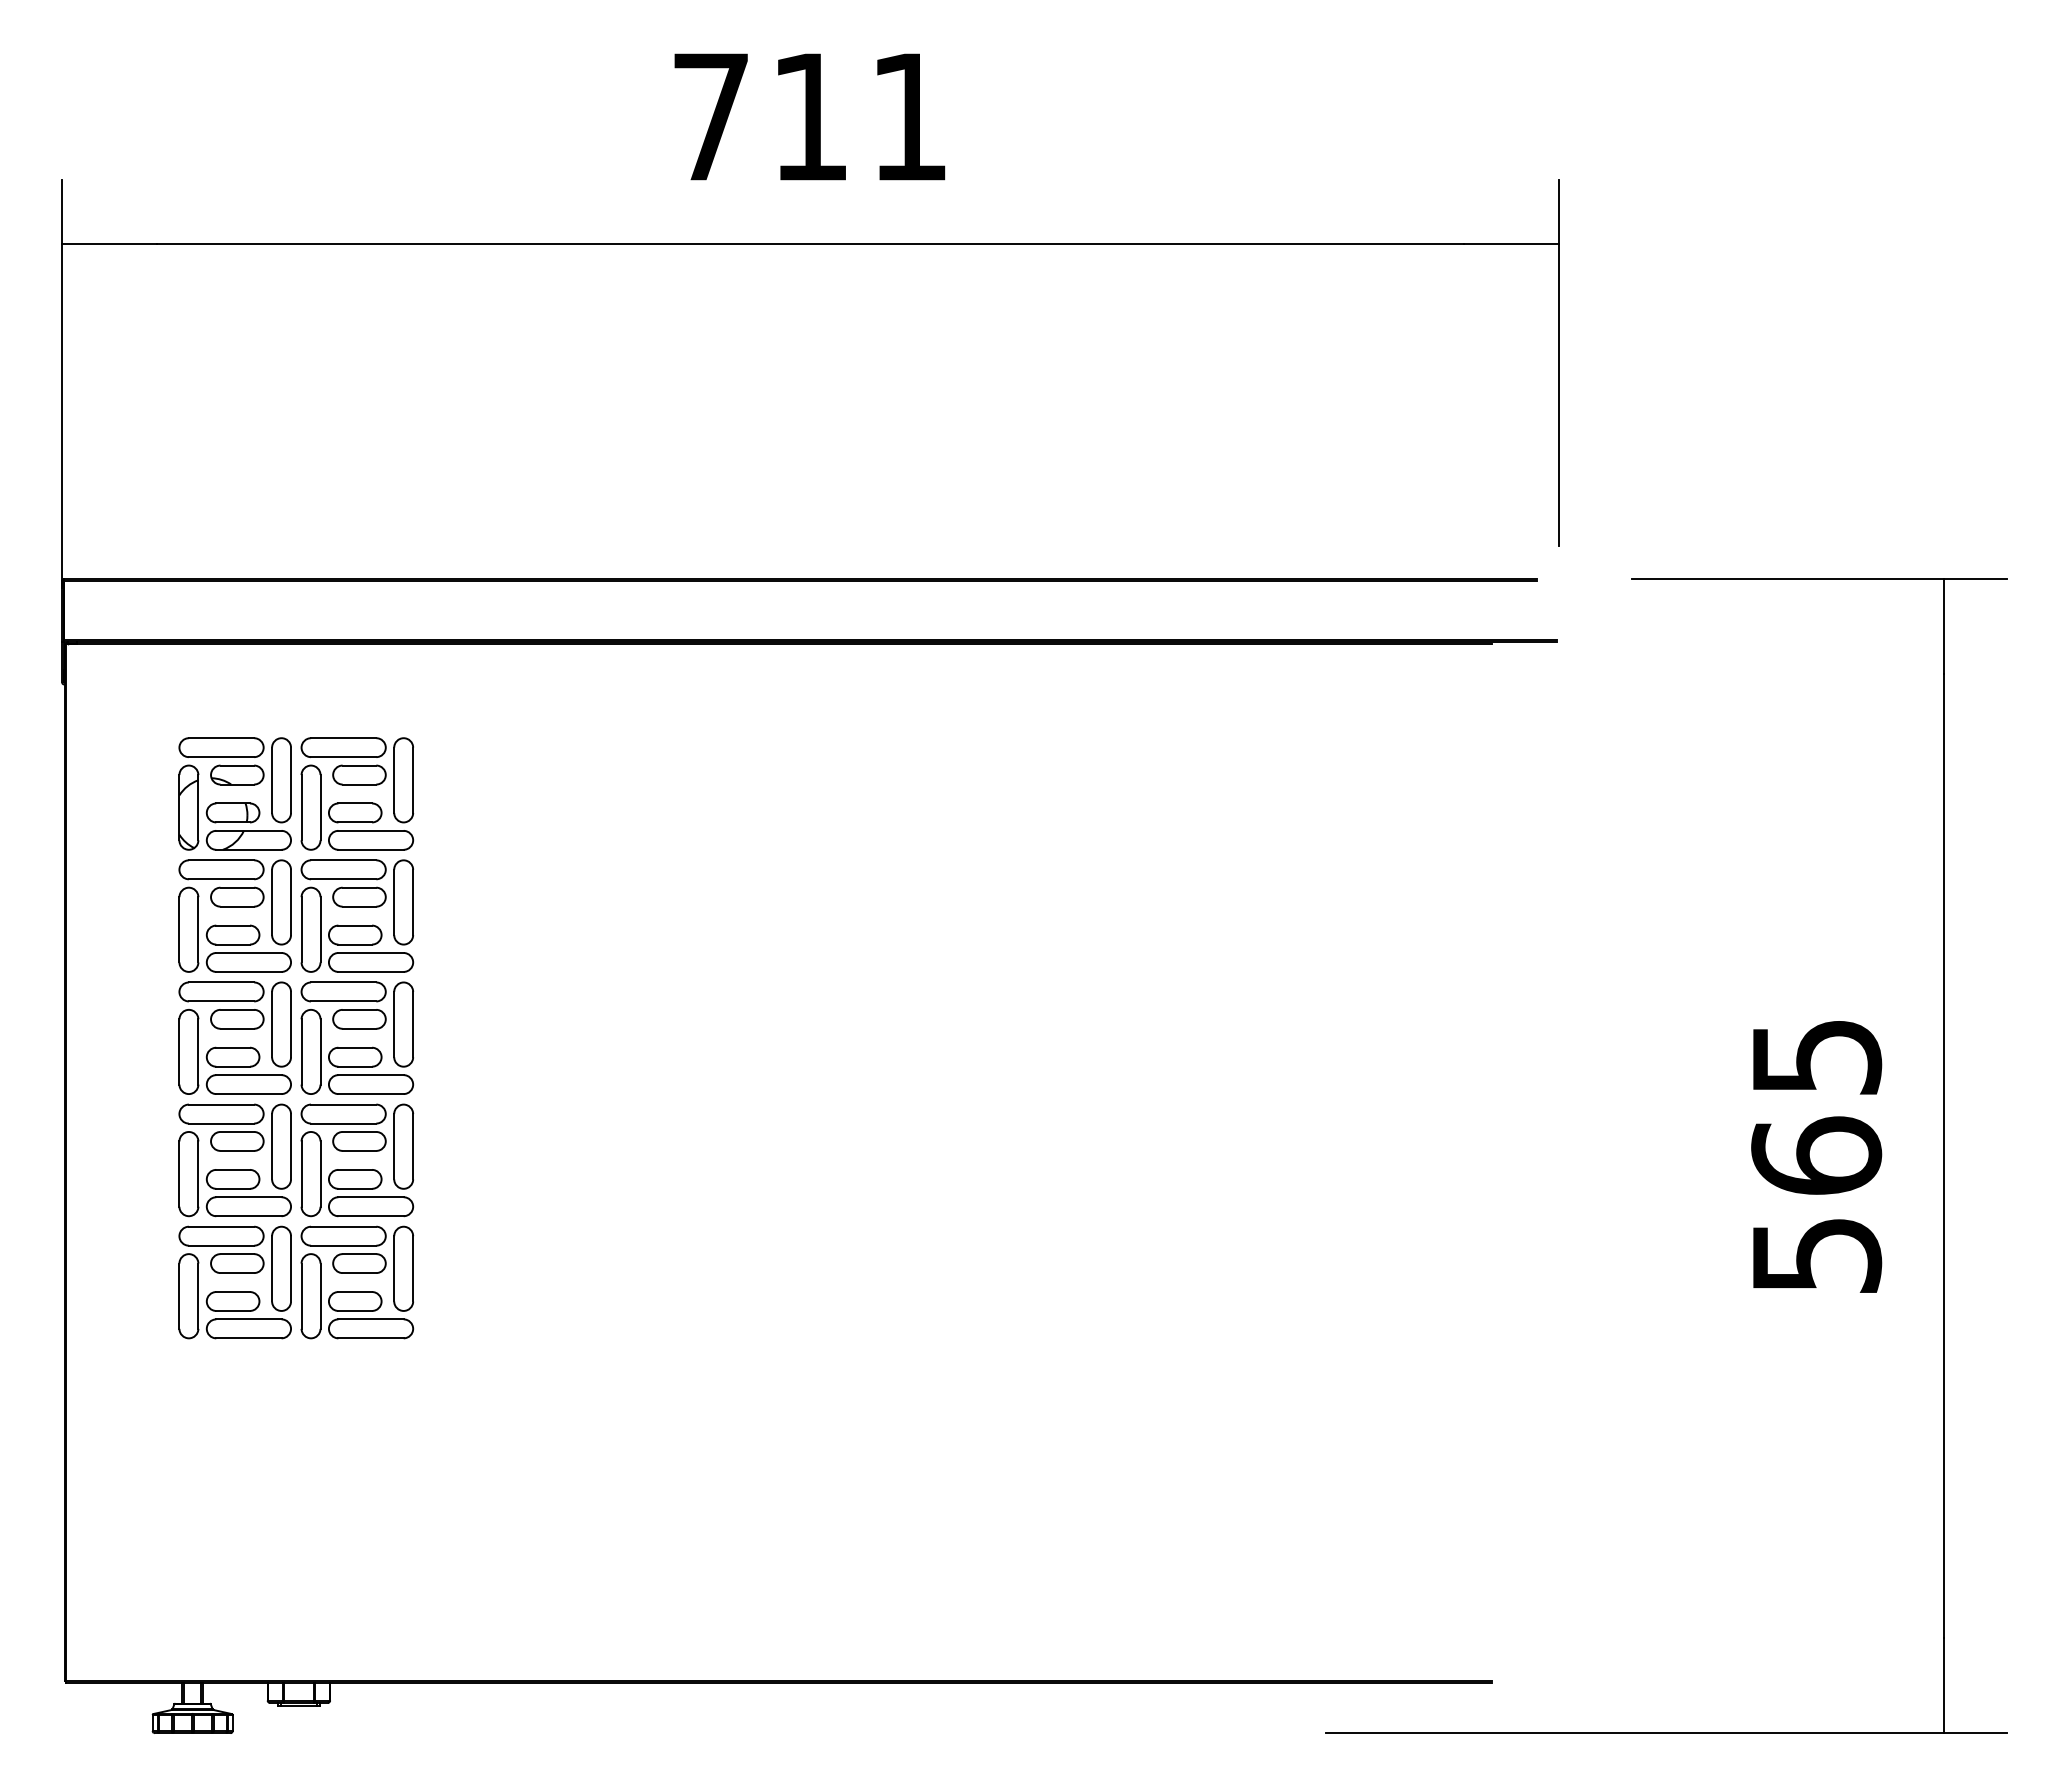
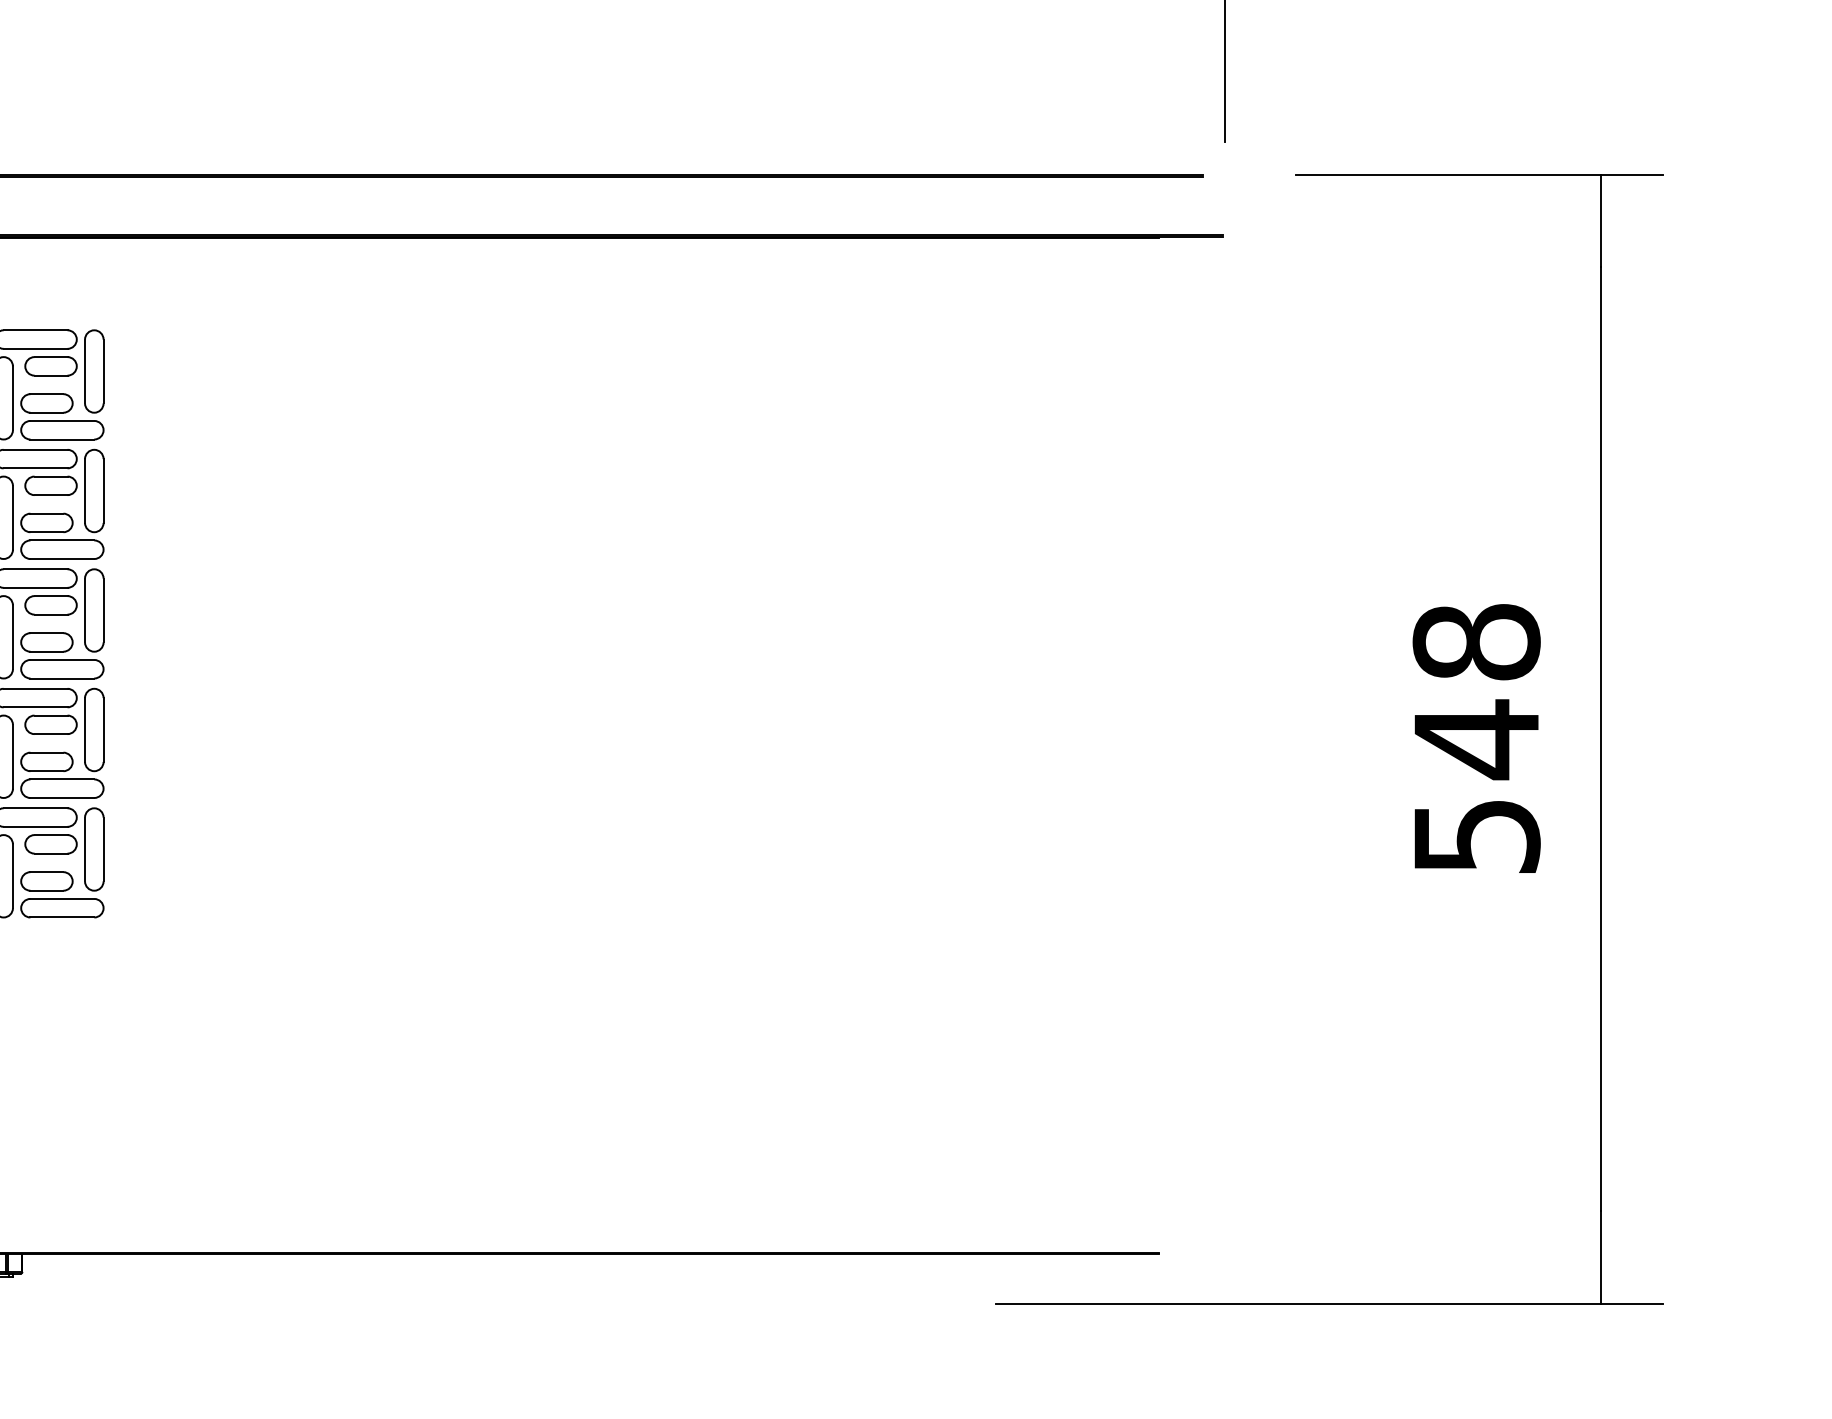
text: (1816, 1108) -> (1476, 692), 565 -> 548

